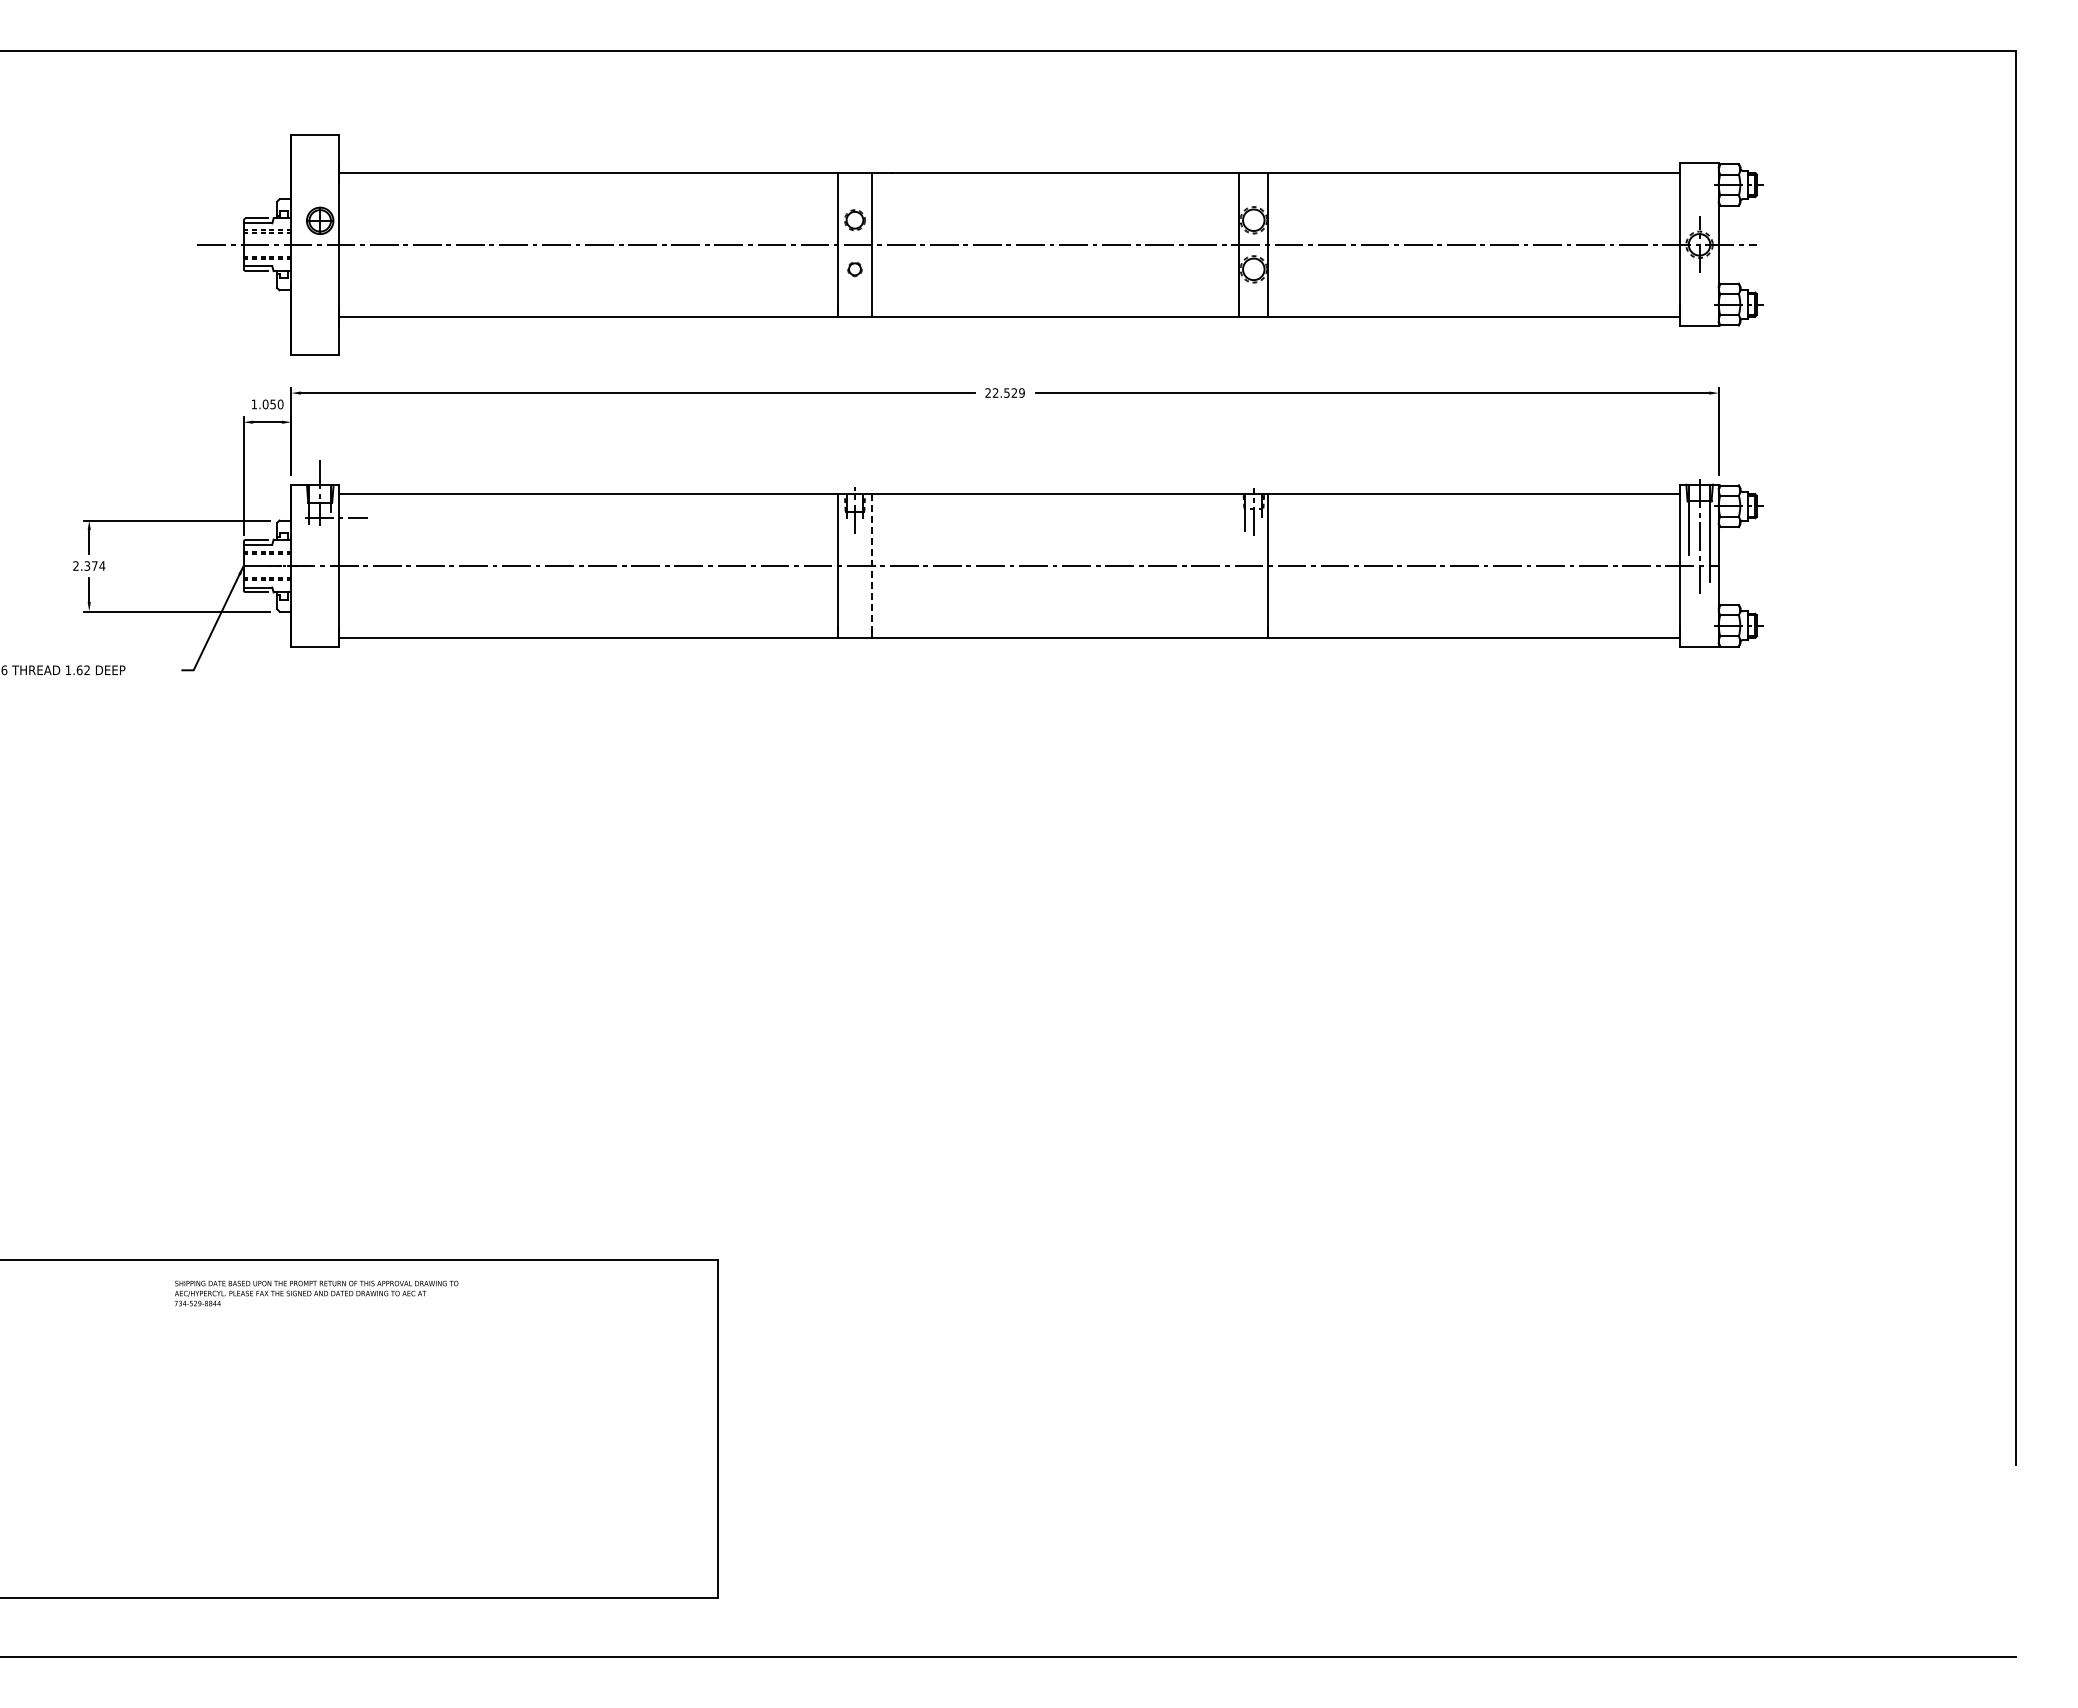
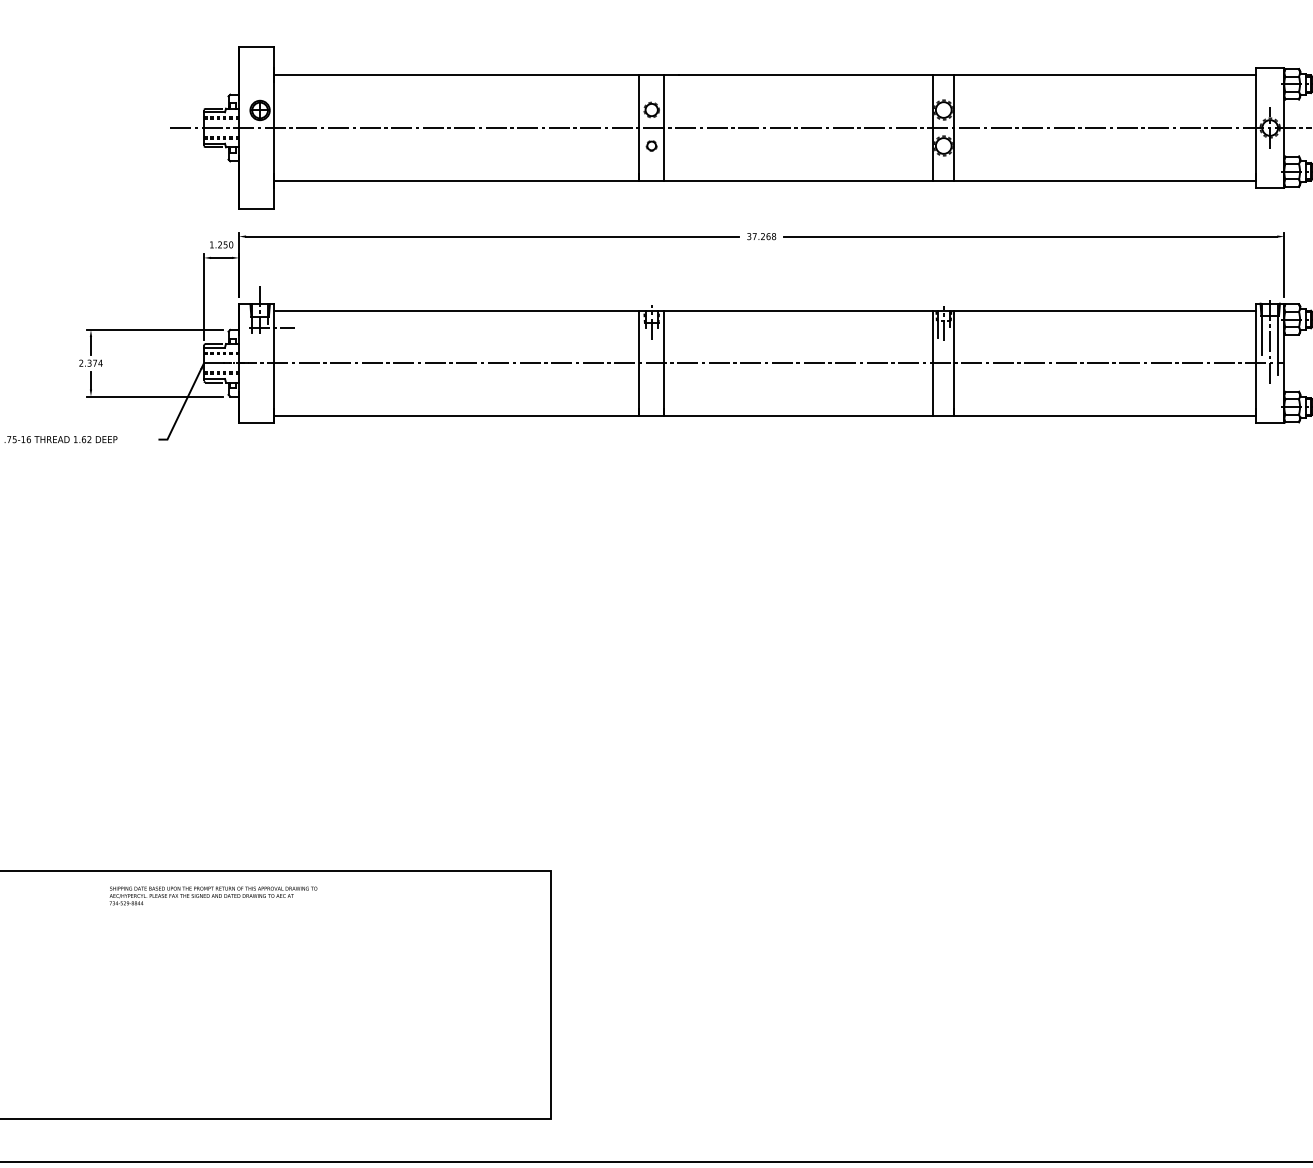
text: (1004, 392) -> (761, 236), 22.529 -> 37.268
text: (265, 404) -> (220, 244), 1.050 -> 1.250
line: (1239, 565) -> (933, 362), added
line: (871, 566) -> (663, 363), dashed -> solid
text: (316, 1293) -> (213, 895), moved

